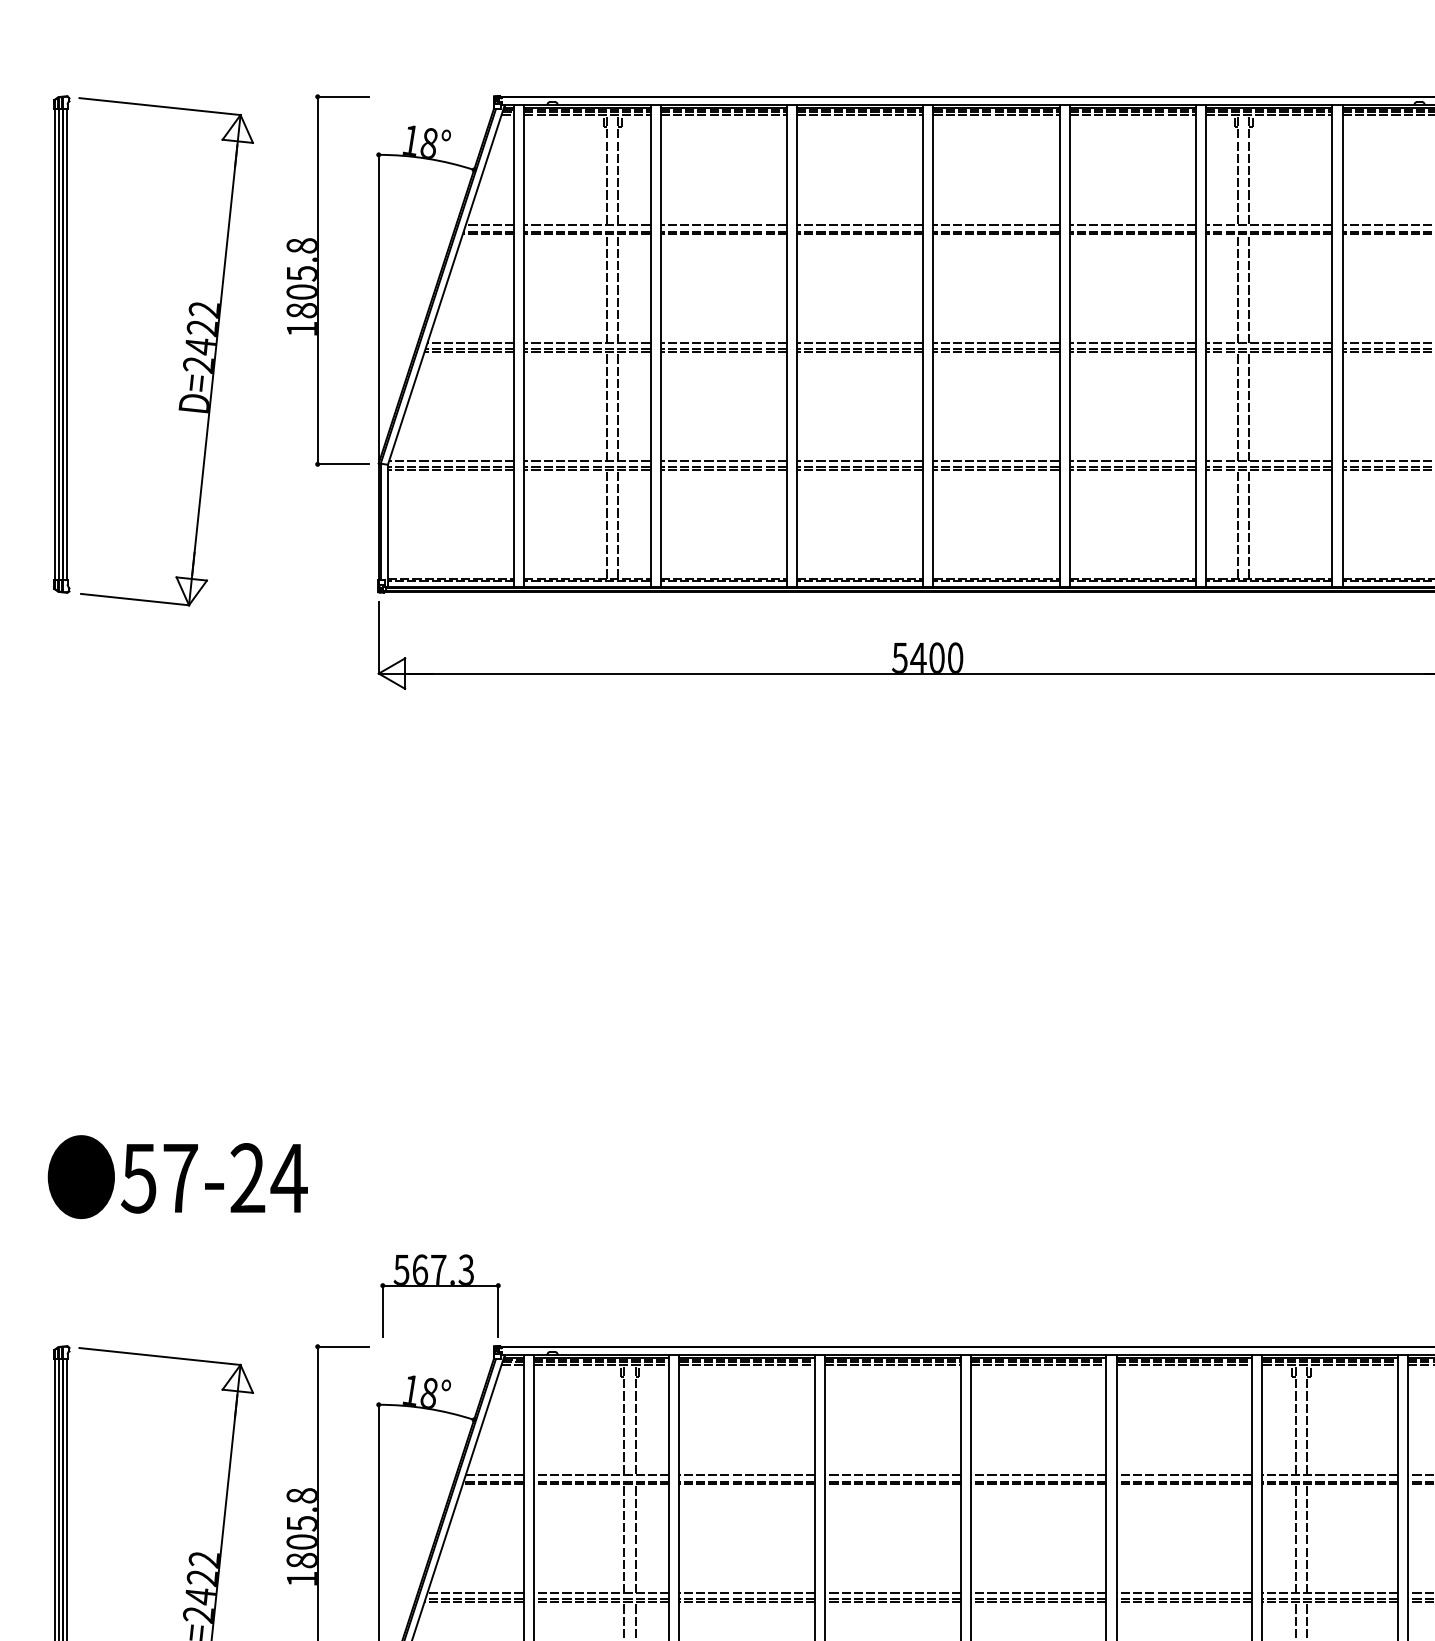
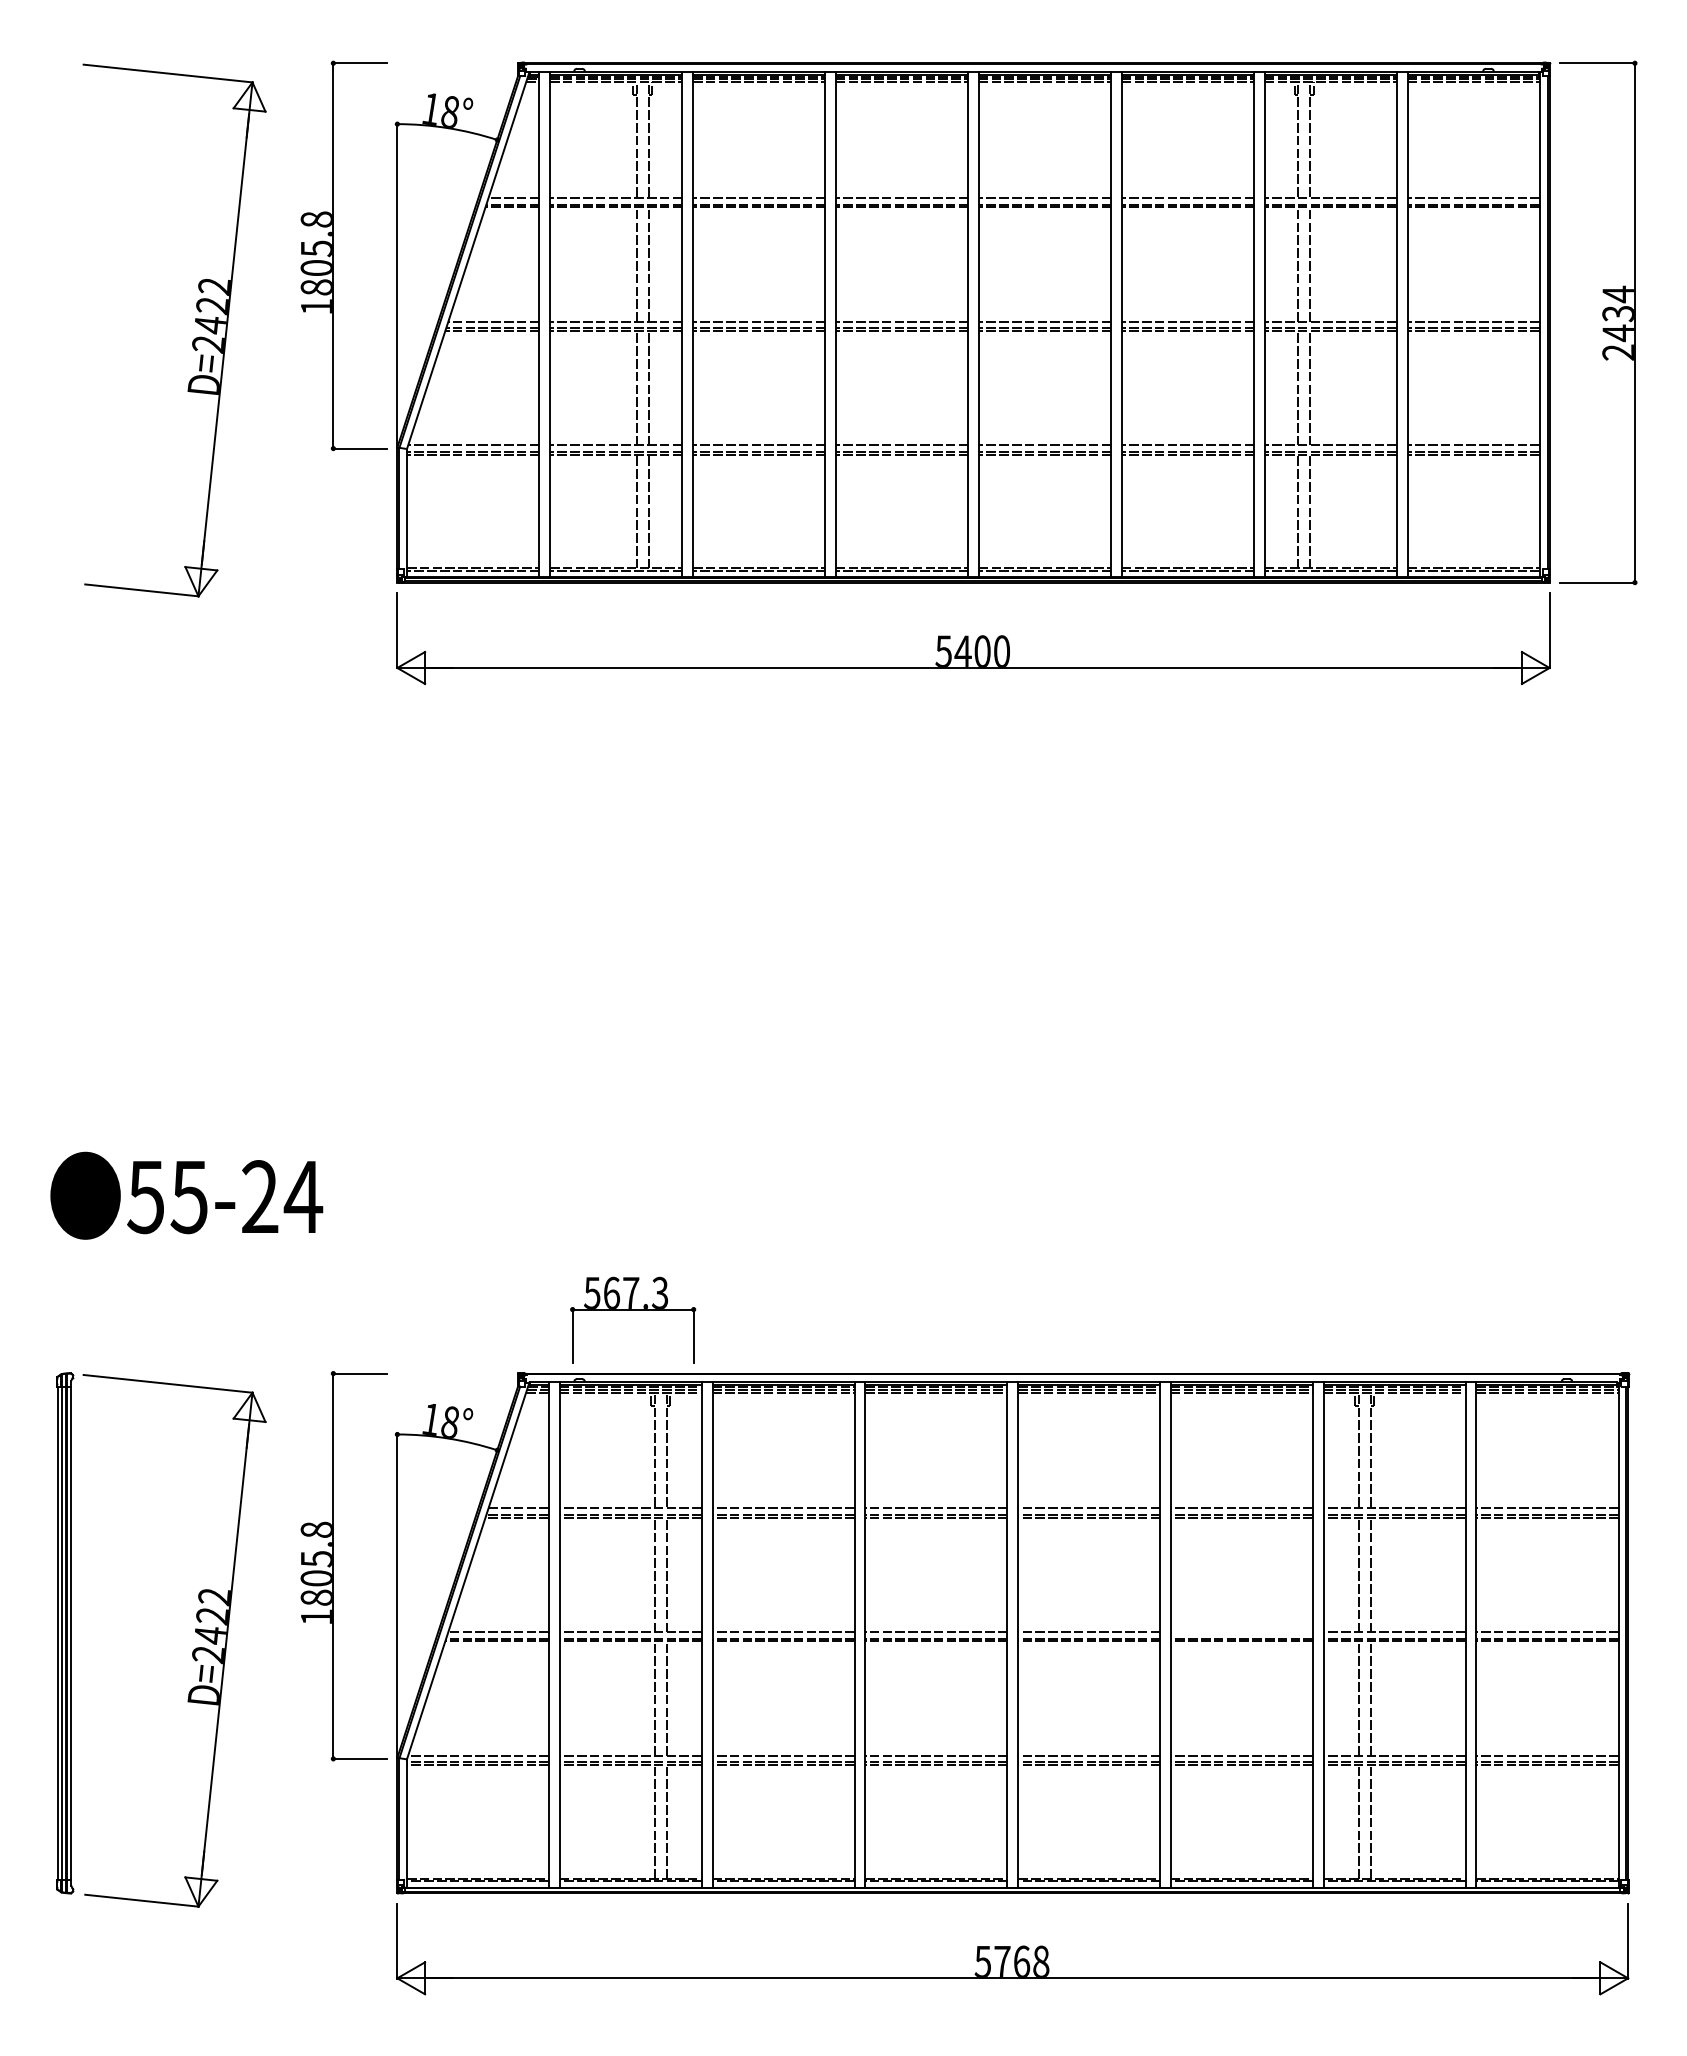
part: (62, 344) -> (65, 322), removed
text: (179, 1178) -> (188, 1197), 57-24 -> 55-24
part: (440, 1286) -> (633, 1310), moved
line: (1183, 1593) -> (1241, 1632), removed

